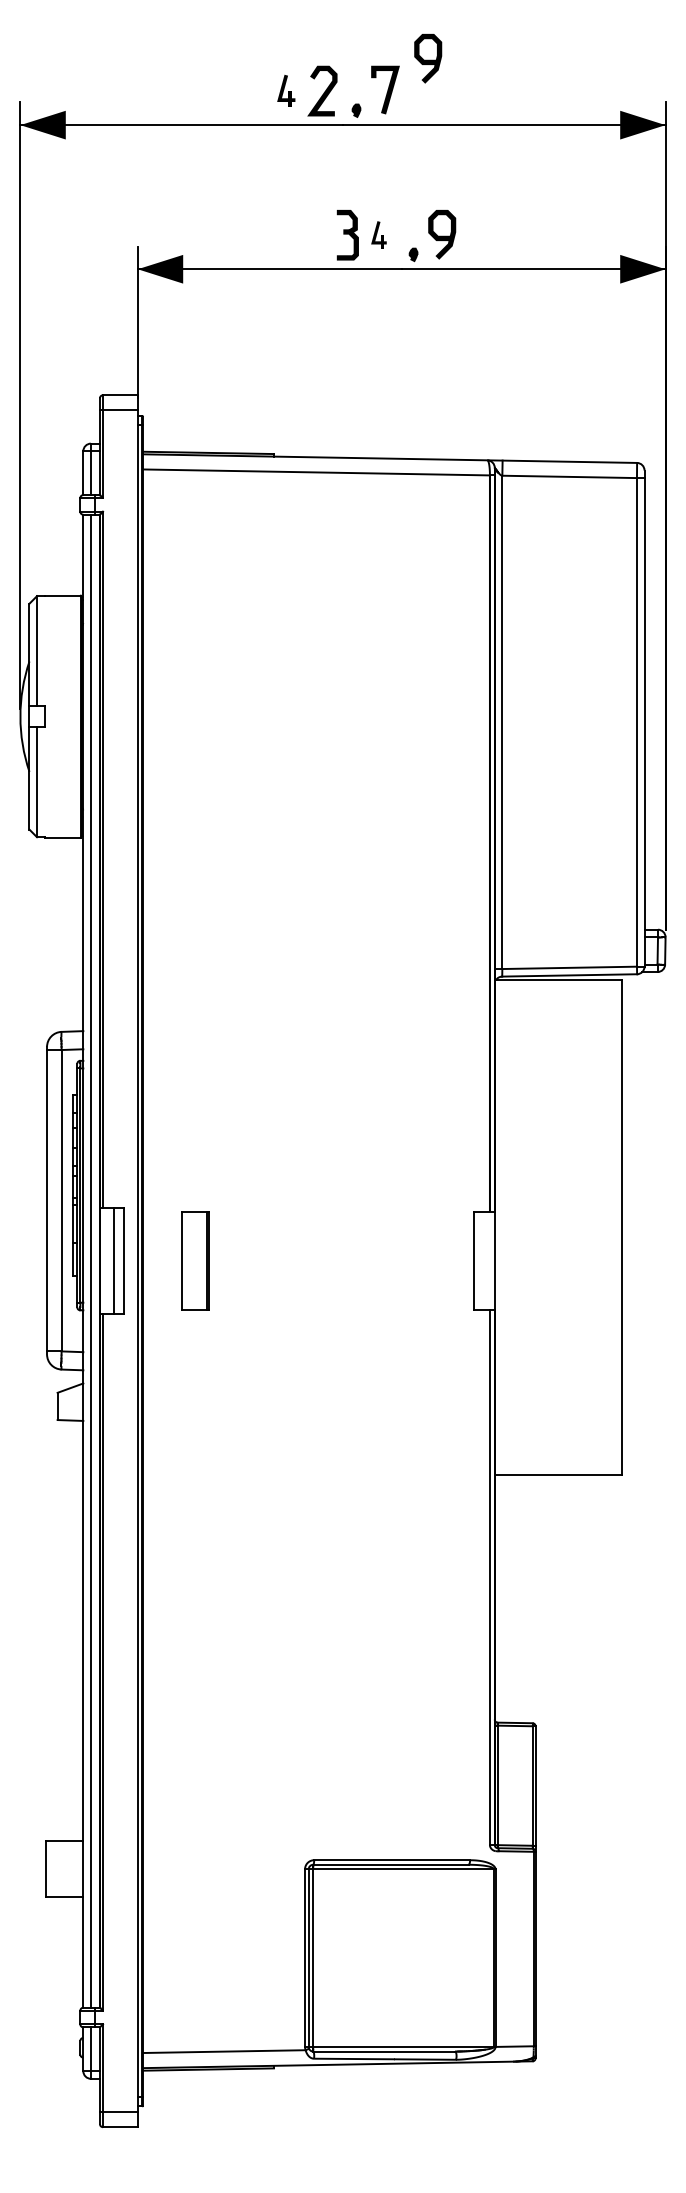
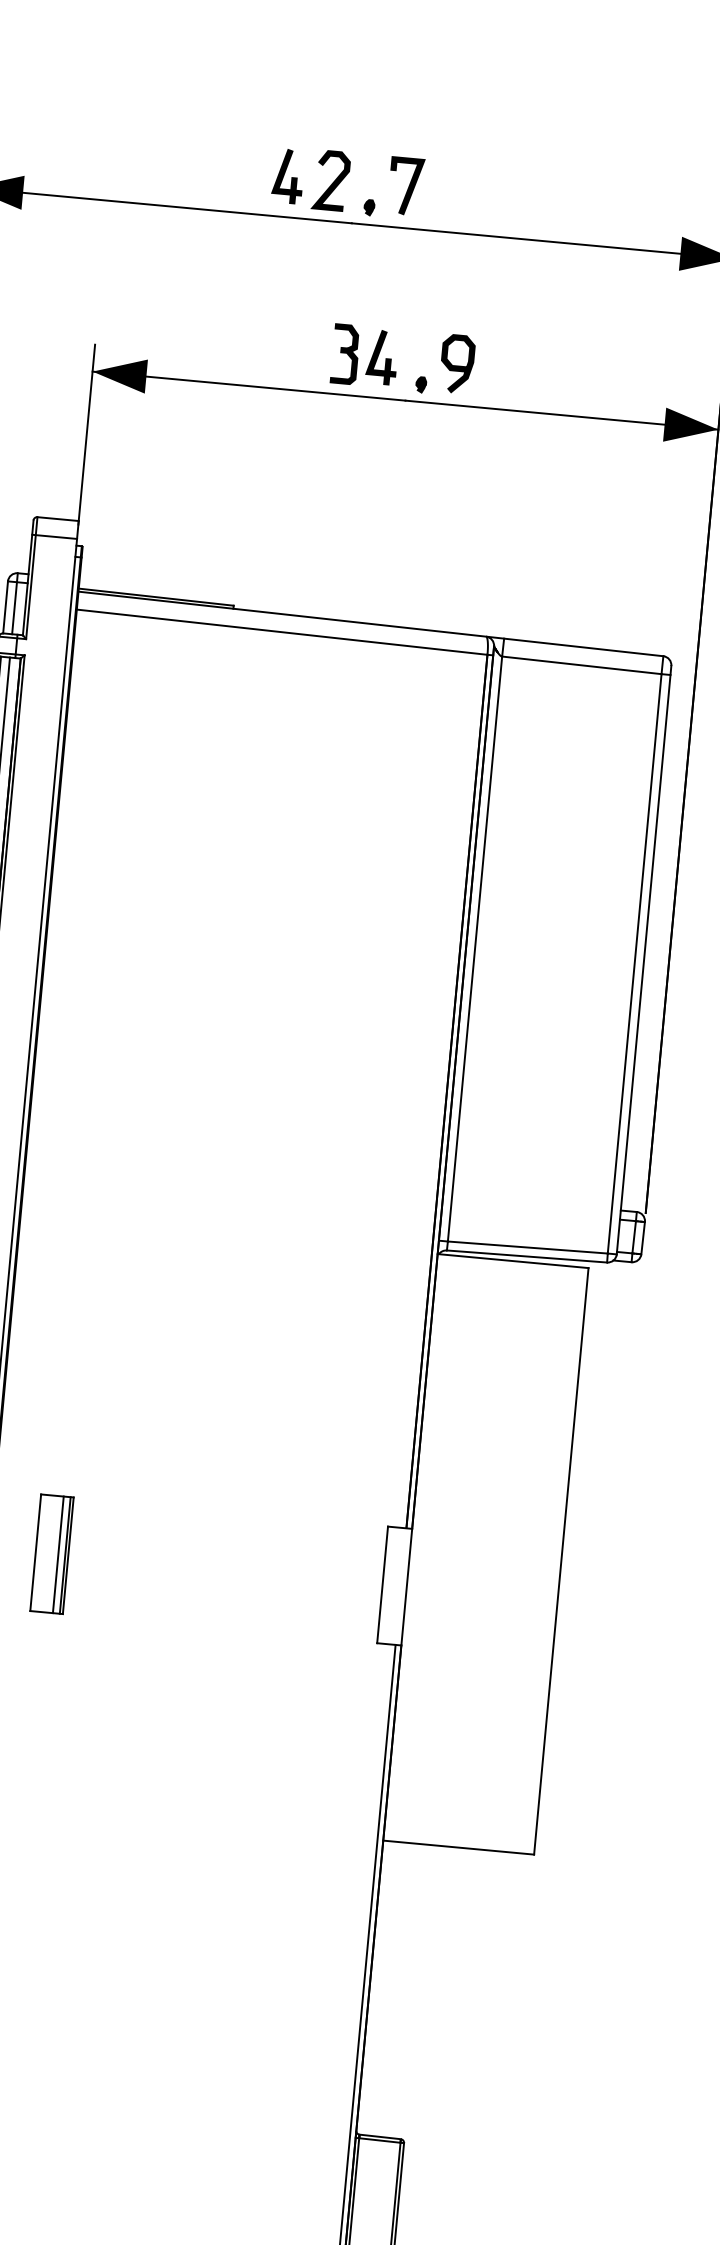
curve: (428, 59) -> (460, 154), removed
part: (286, 90) -> (288, 176), size x1.43
part: (378, 234) -> (381, 356), size x1.67
line: (200, 1261) -> (57, 1555), added

